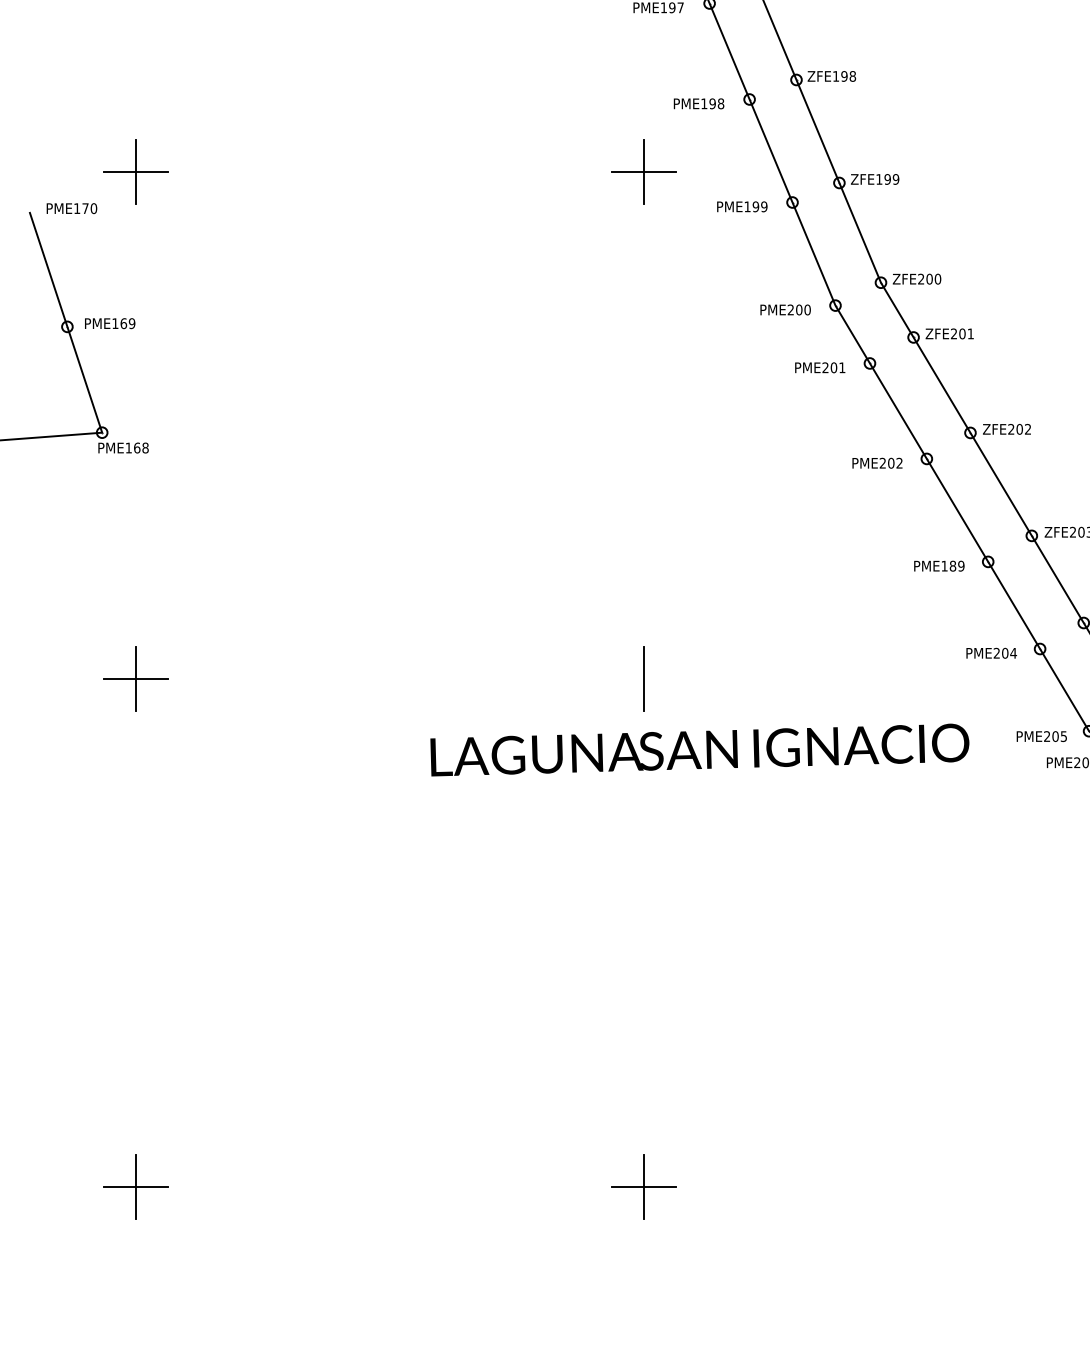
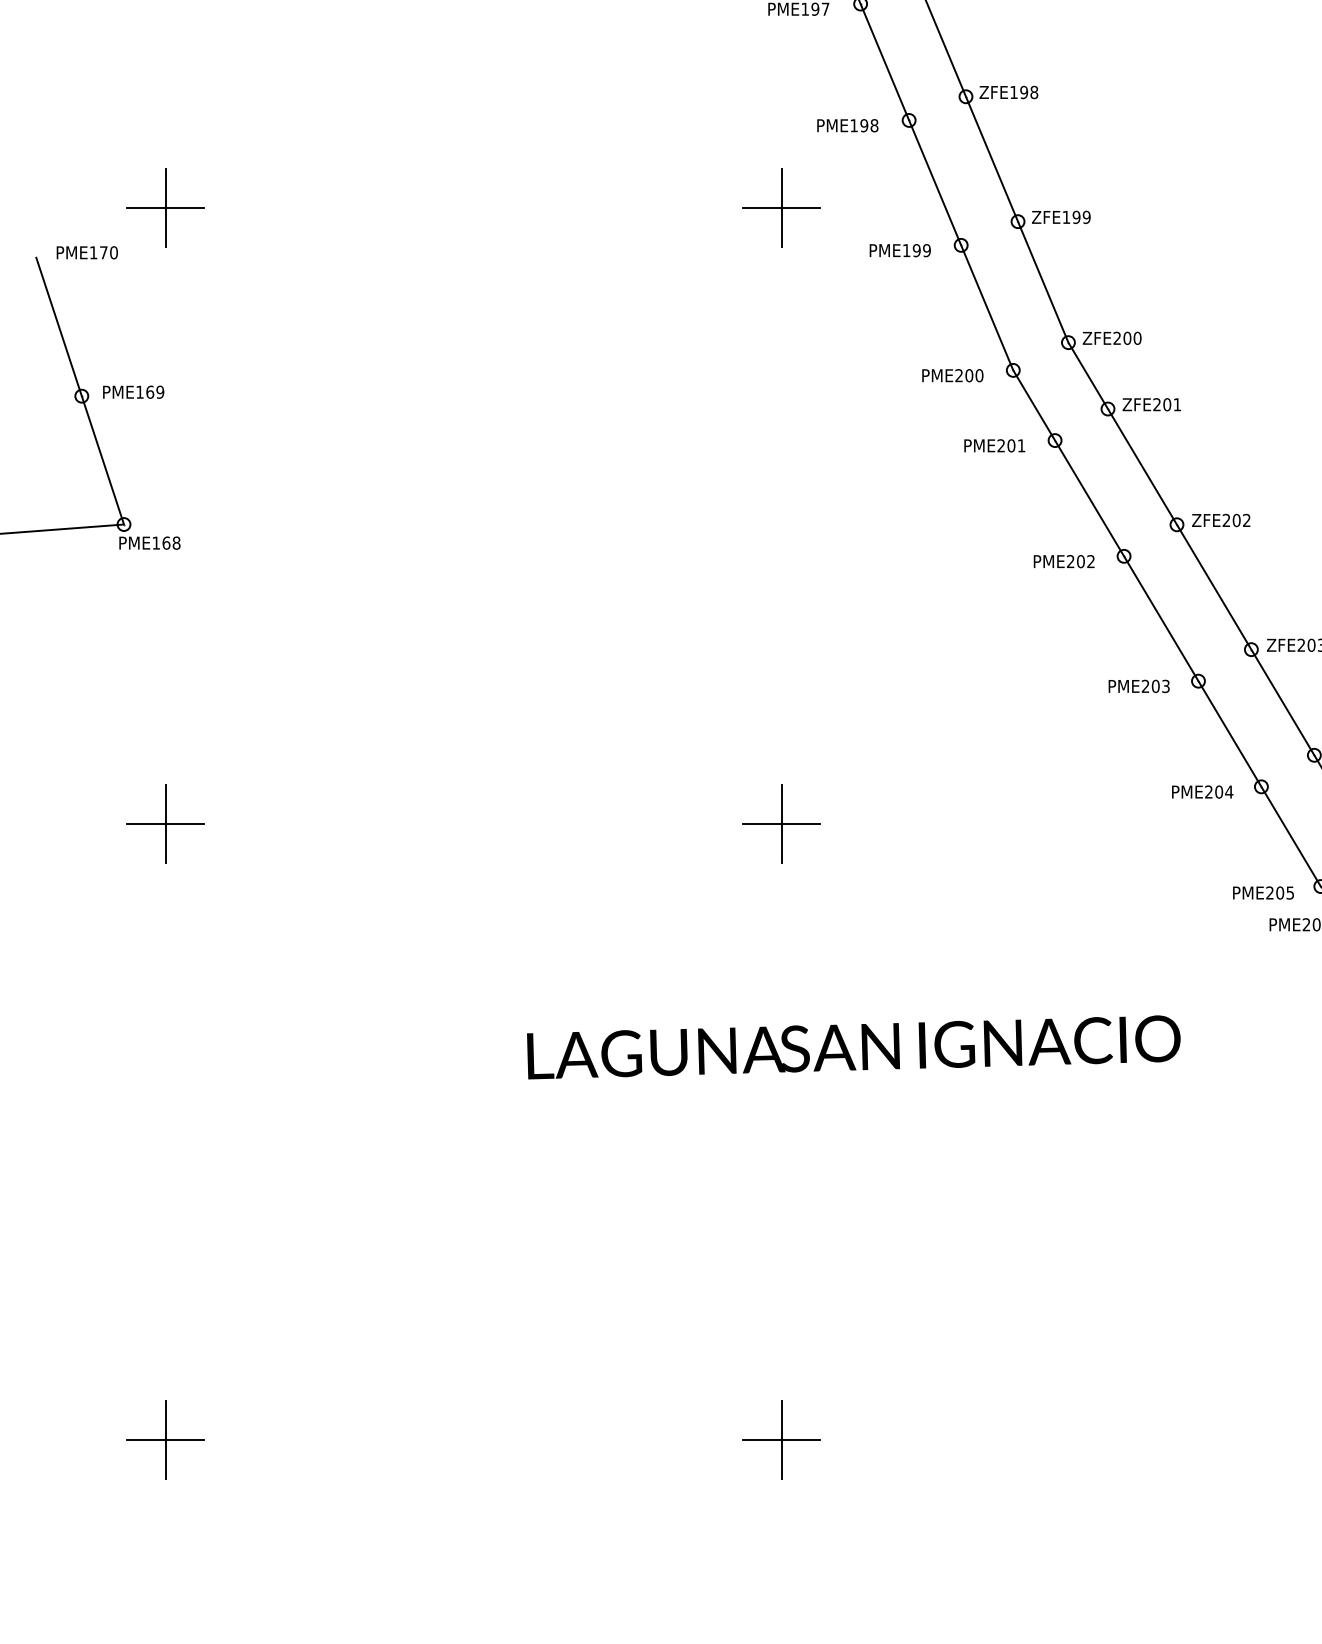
text: (952, 565) -> (1155, 685), PME189 -> PME203
line: (644, 679) -> (781, 823), added
text: (699, 750) -> (853, 1047), moved

